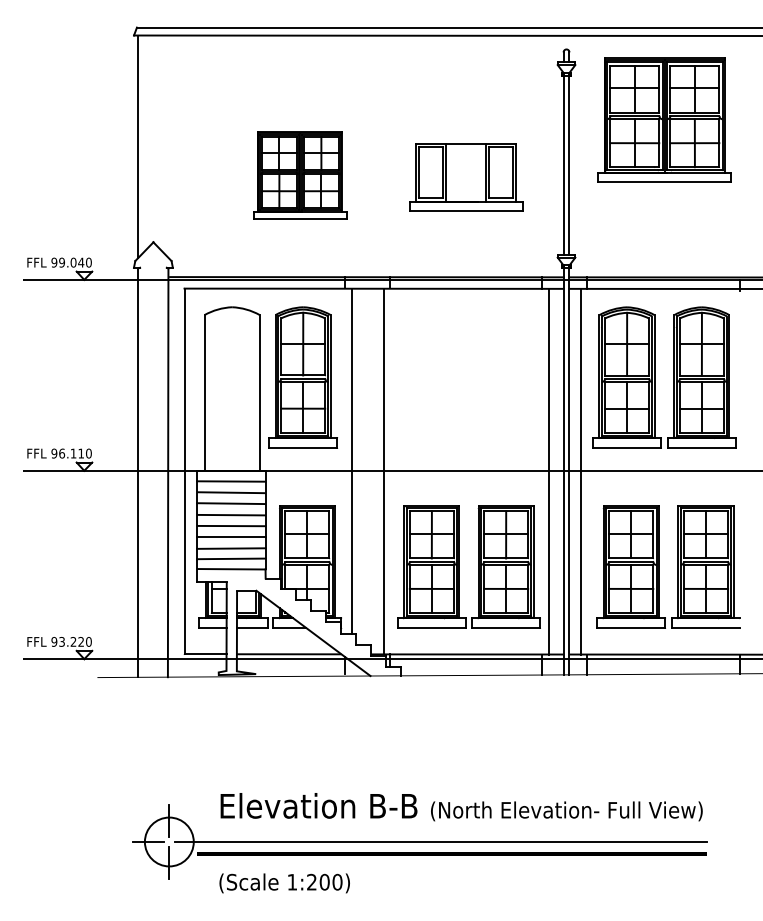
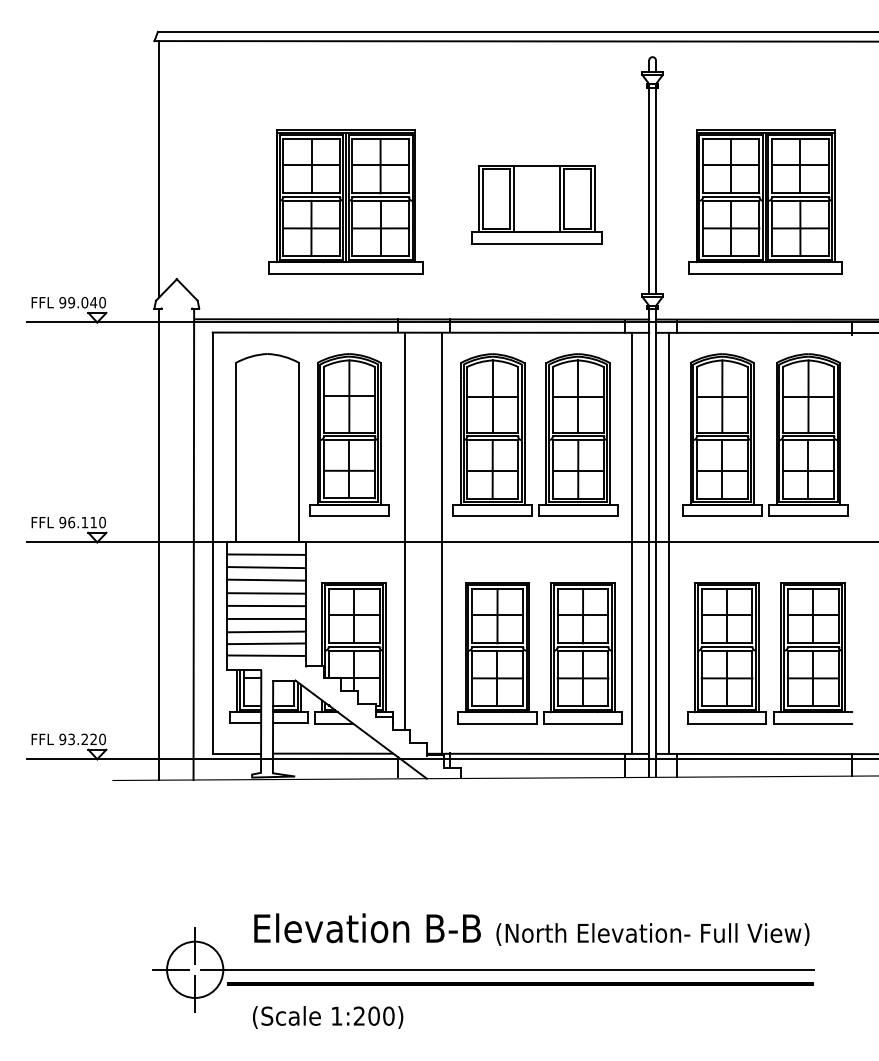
part: (664, 119) -> (765, 201), moved
part: (300, 174) -> (346, 201), size x1.43
part: (455, 377) -> (524, 434), added

